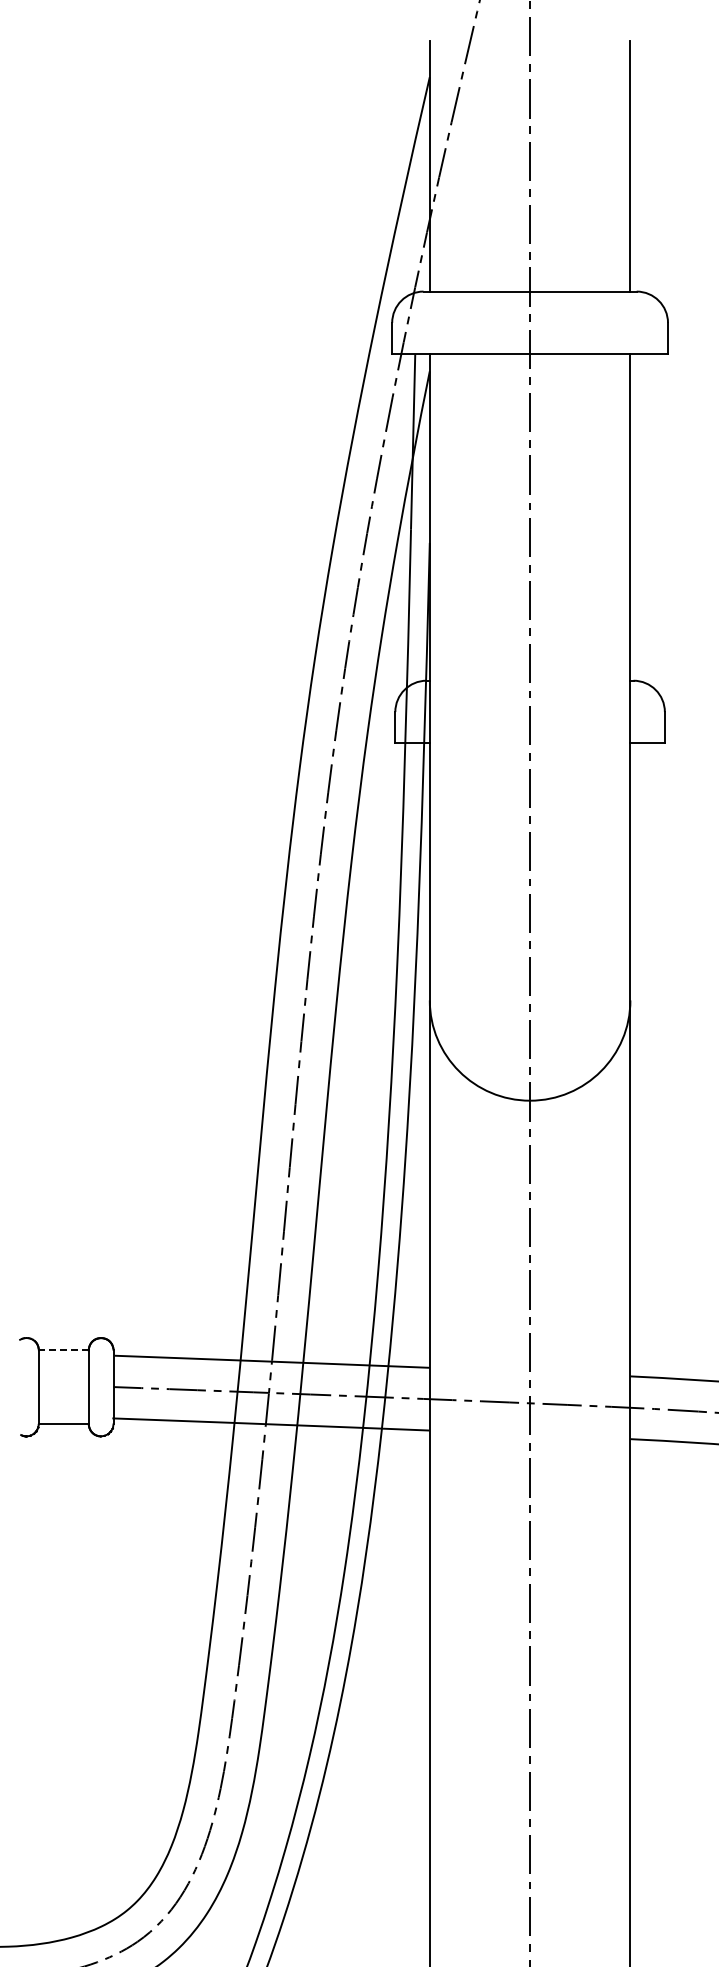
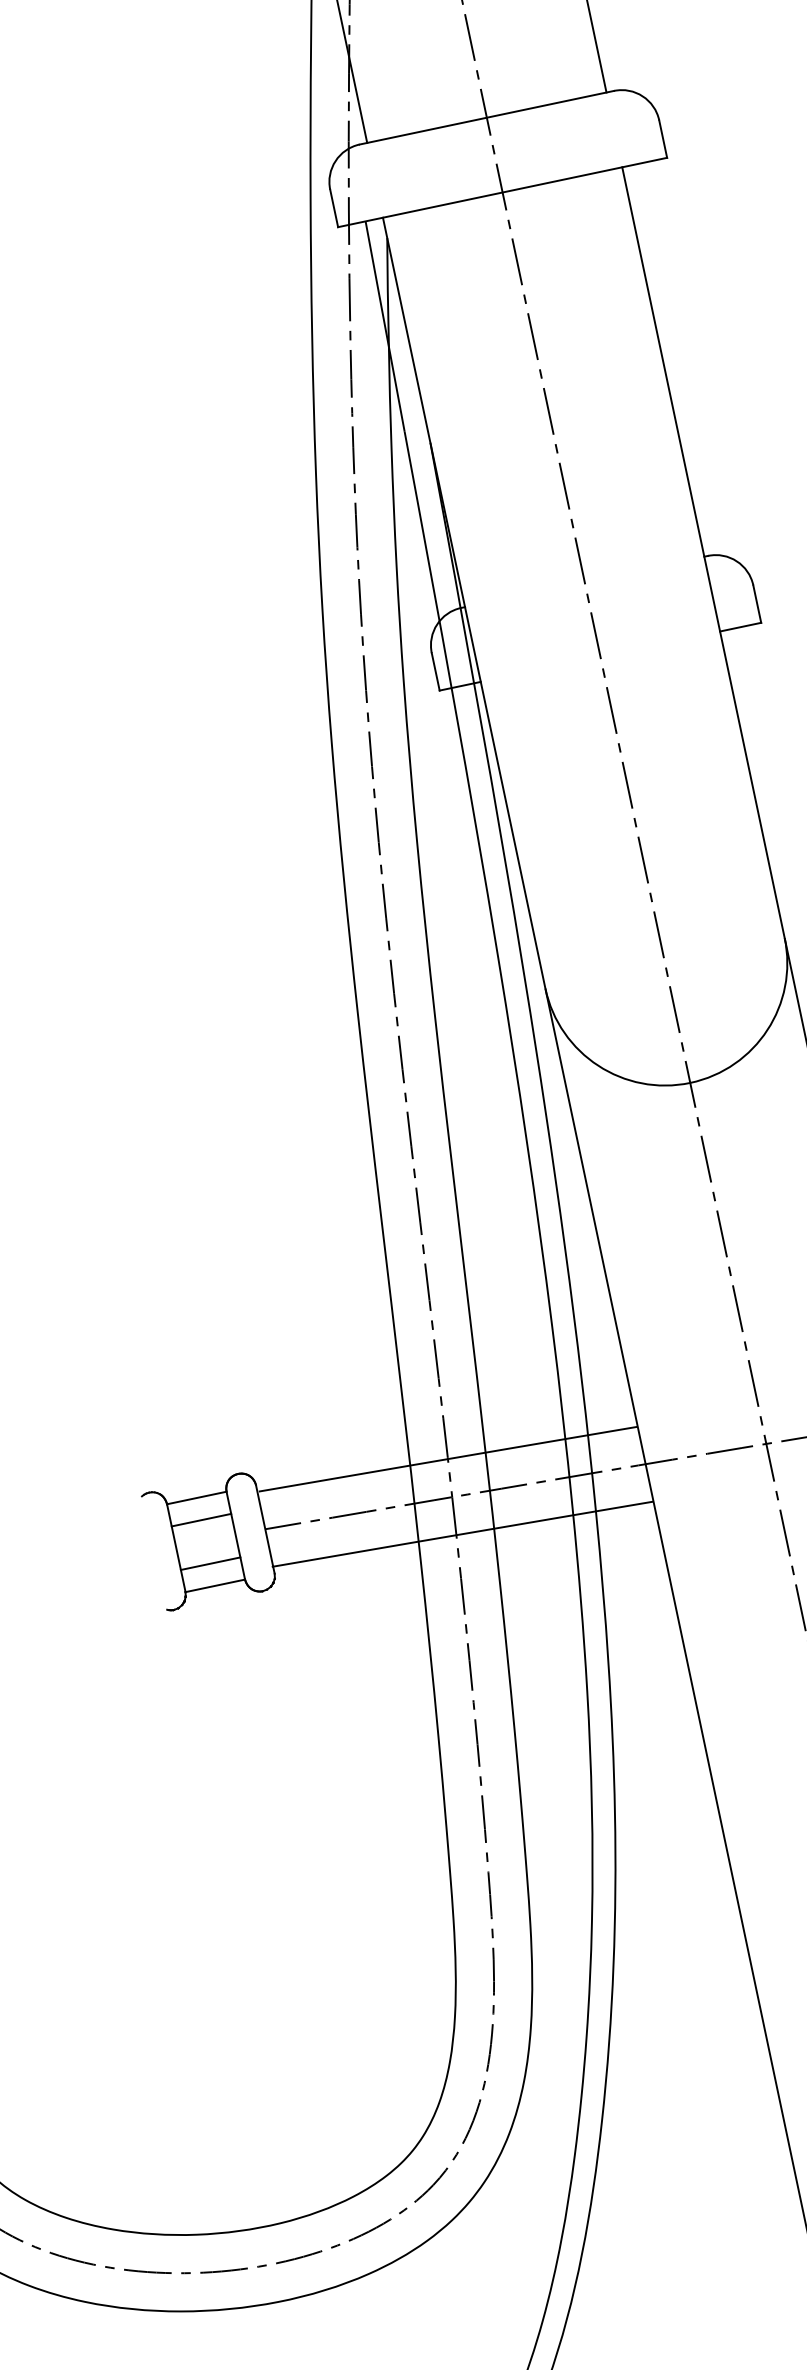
line: (63, 1350) -> (196, 1498), dashed -> solid
line: (63, 1368) -> (200, 1519), added
line: (63, 1405) -> (210, 1563), added

